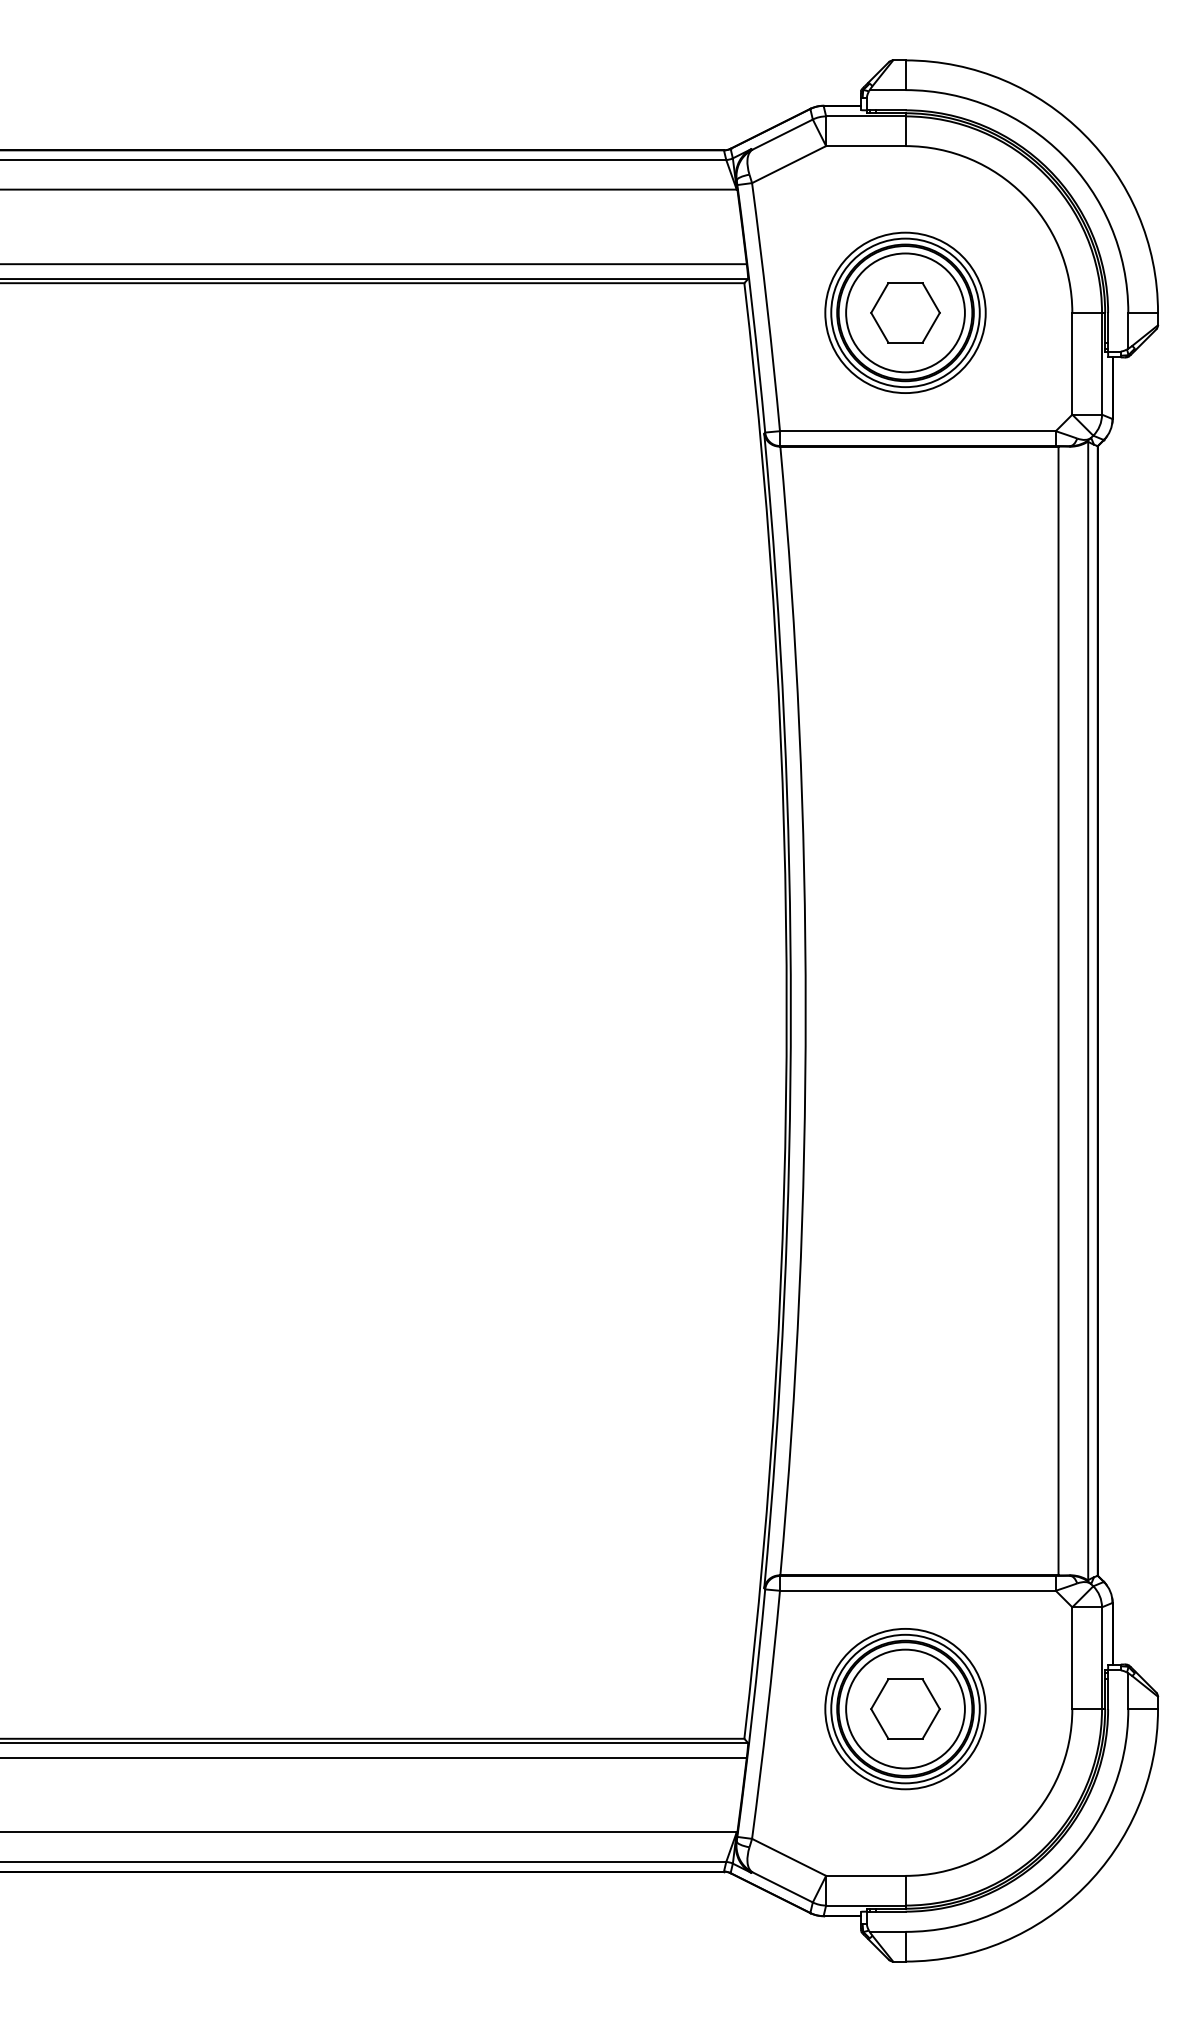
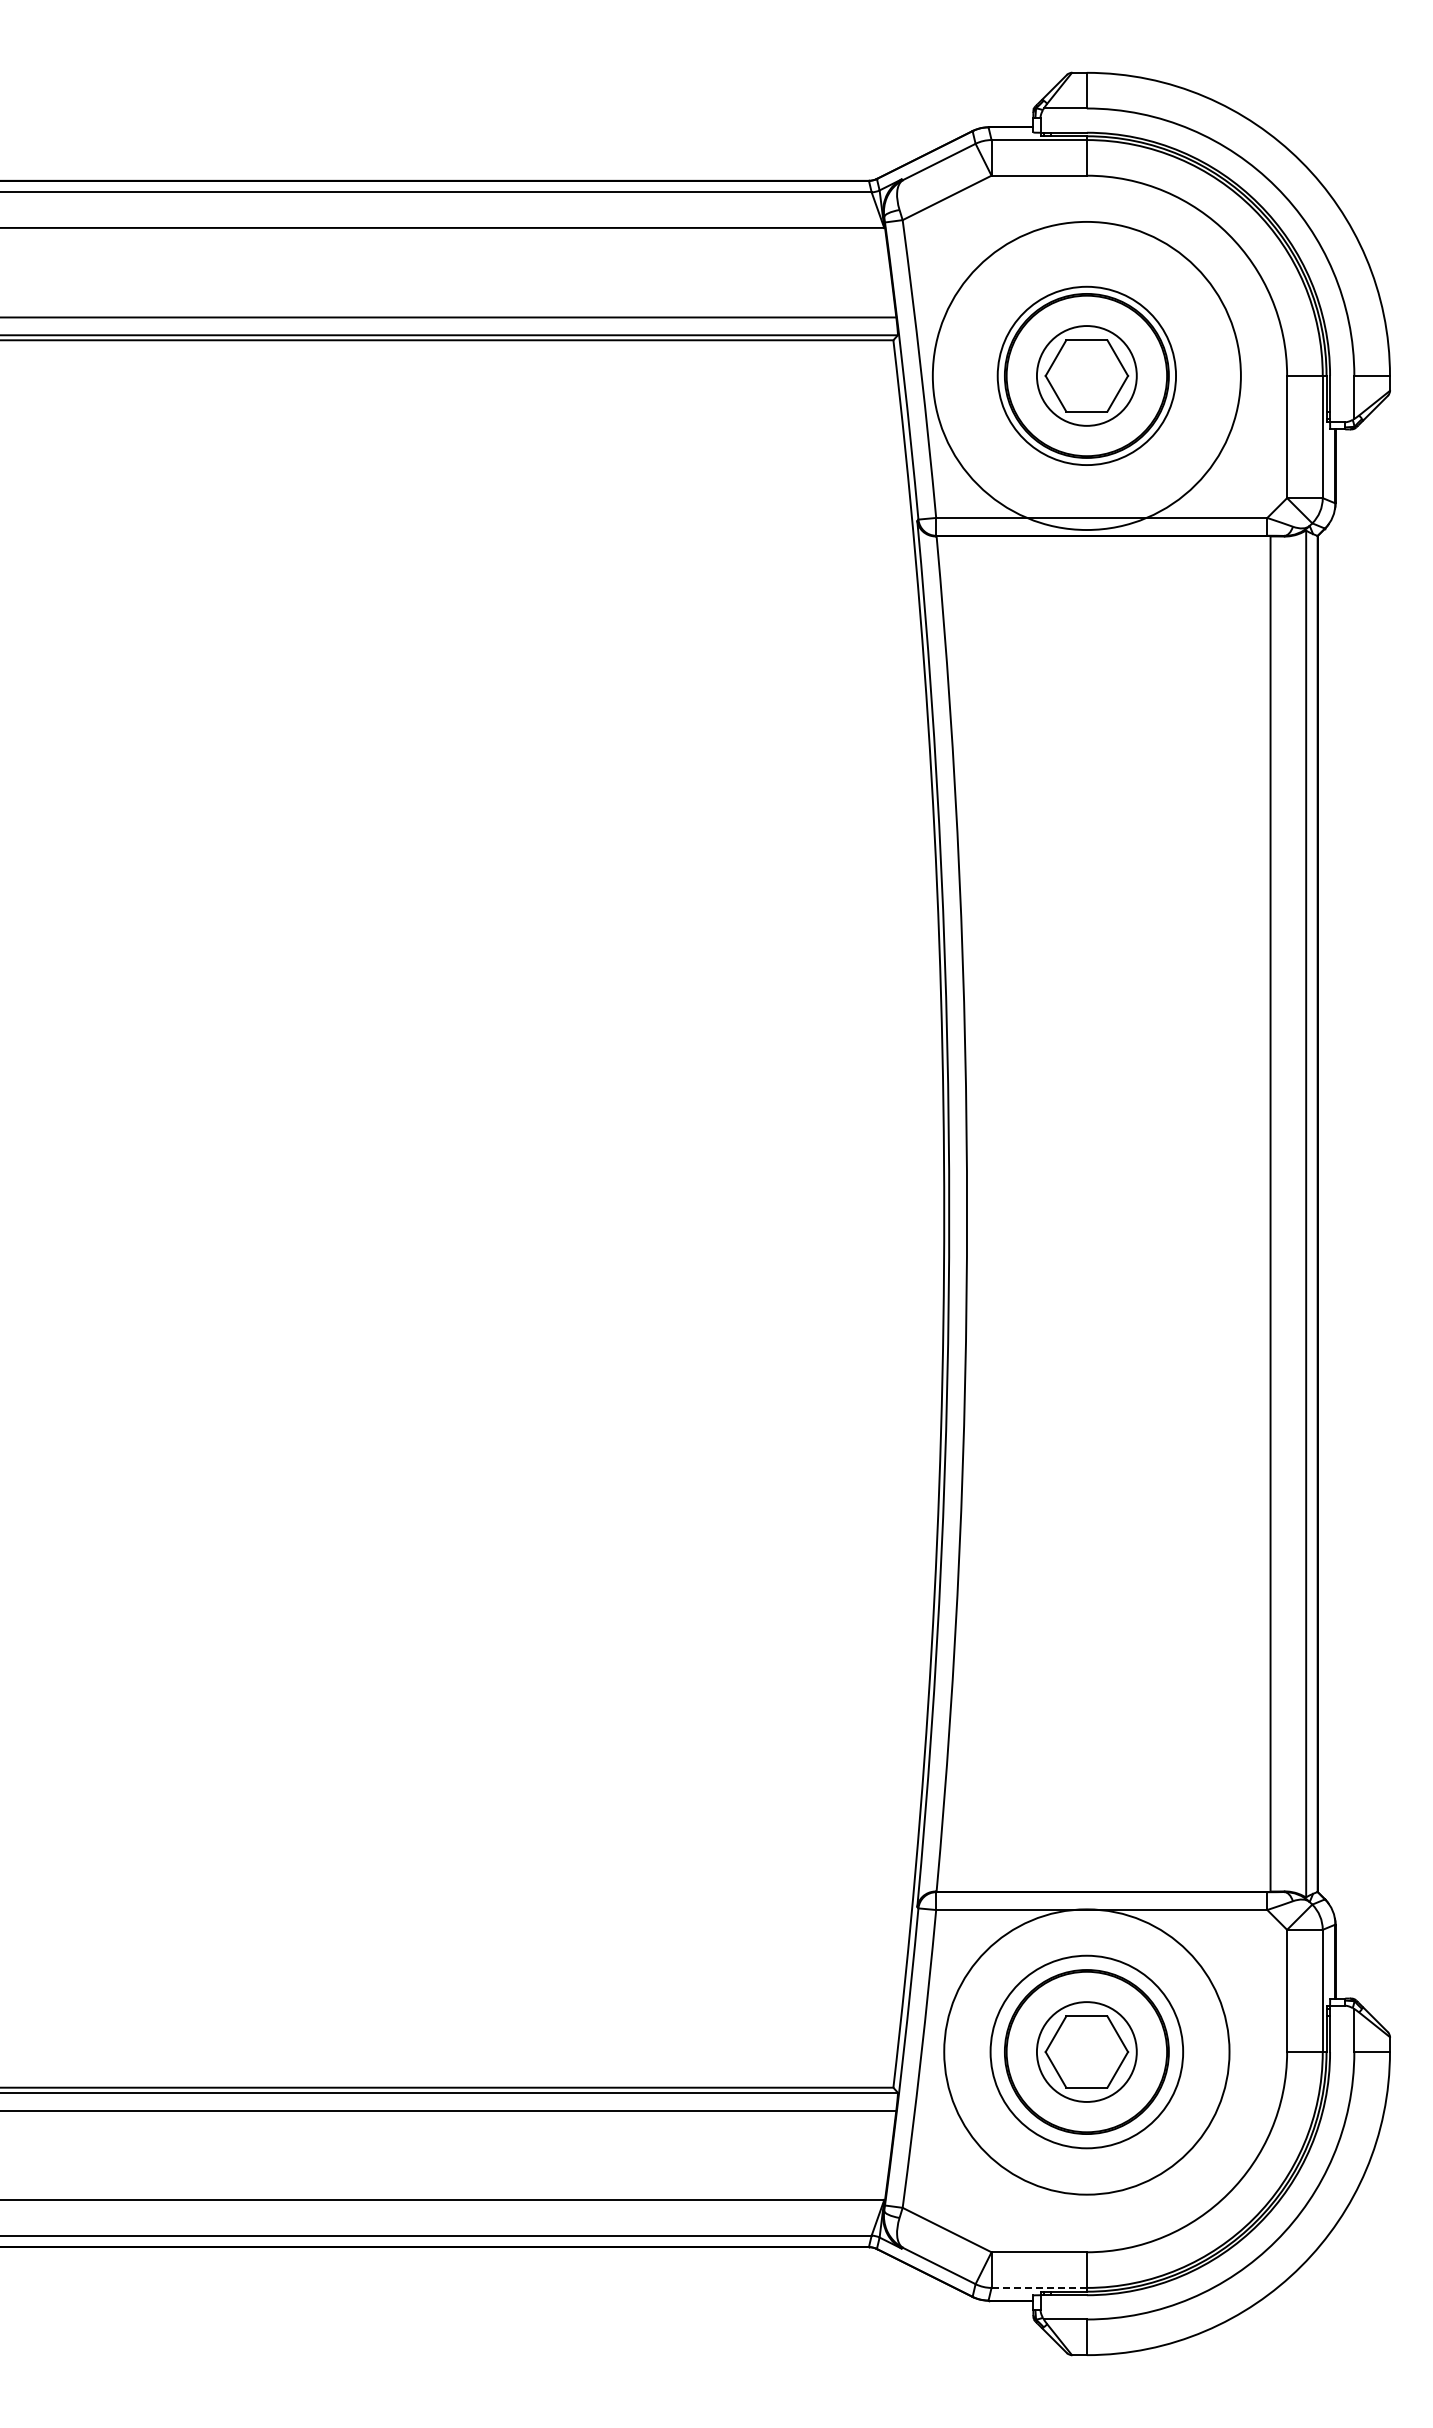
circle: (905, 312) -> (1086, 375), size x0.7
circle: (905, 312) -> (1086, 375), size x1.6
circle: (905, 1708) -> (1086, 2051), size x0.7
circle: (905, 1708) -> (1086, 2051), size x1.6
line: (866, 1905) -> (1039, 2287), solid -> dashed

